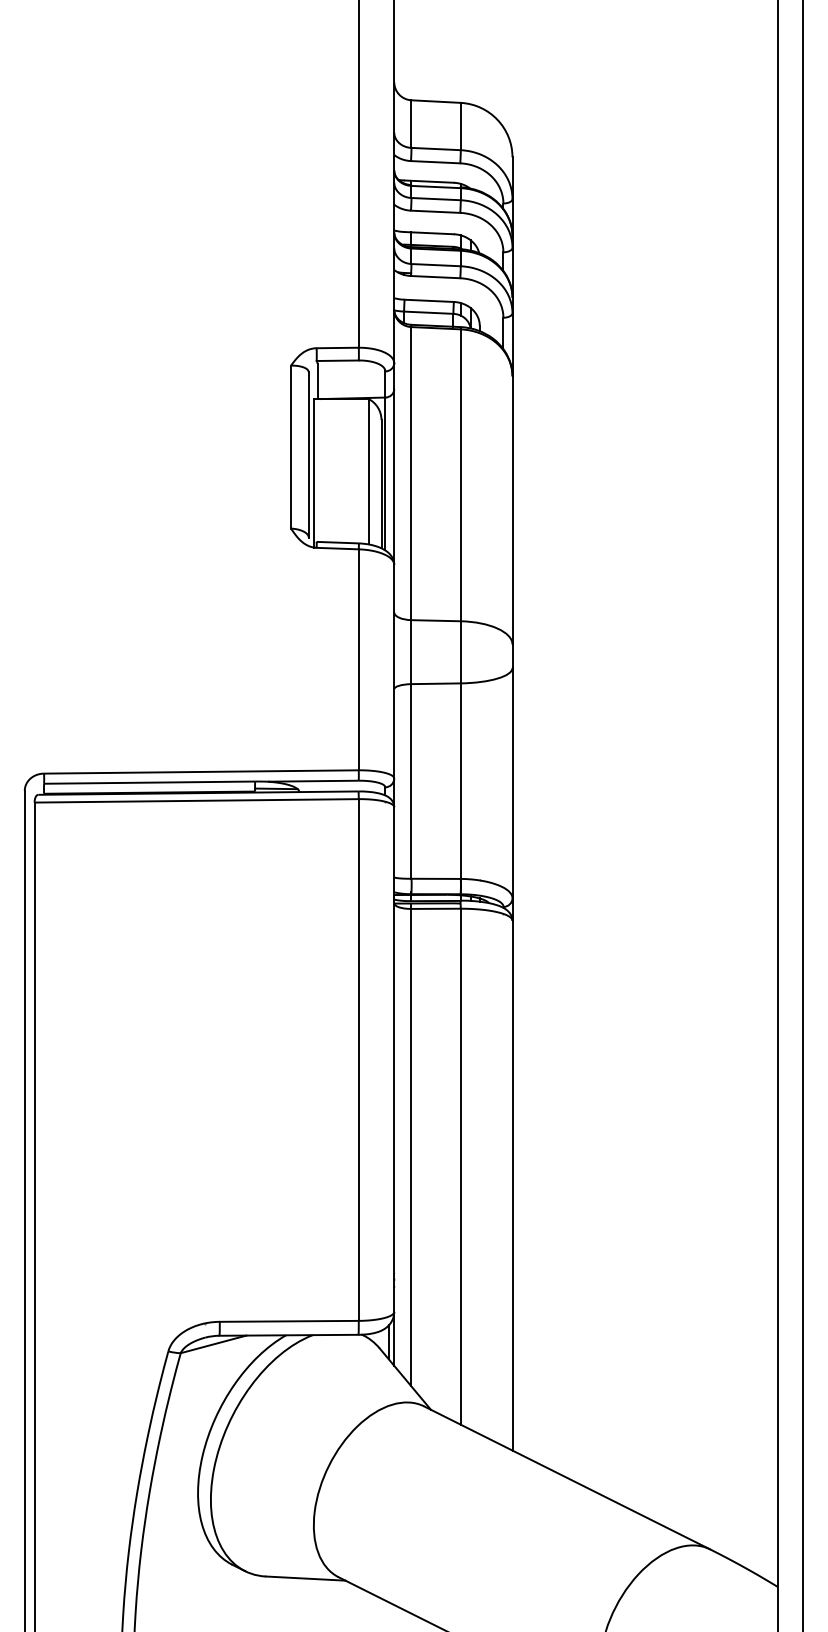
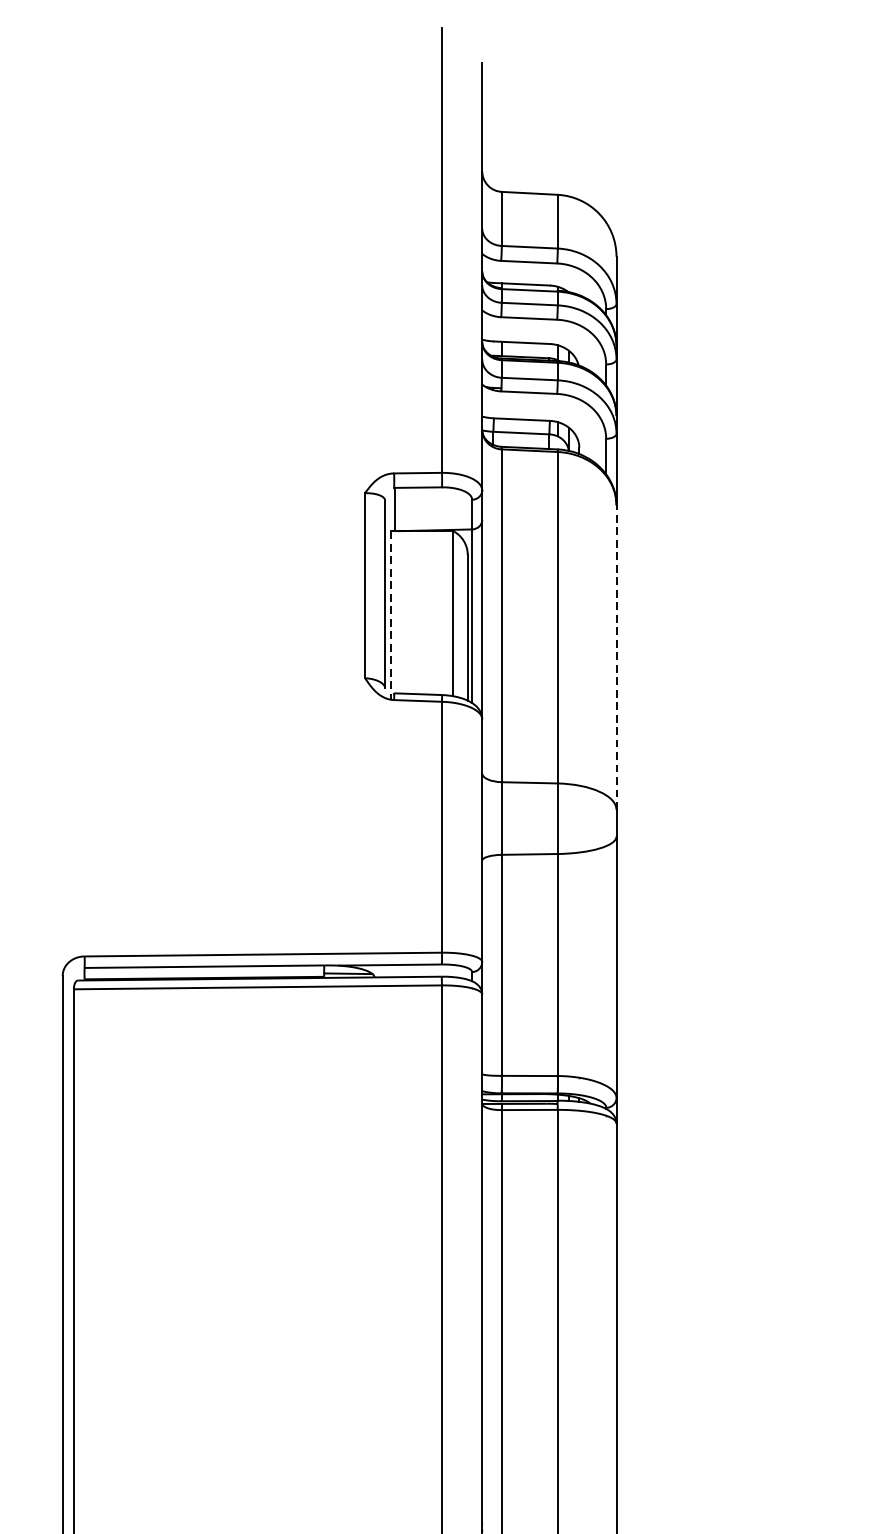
line: (314, 473) -> (391, 615), solid -> dashed
line: (512, 509) -> (616, 656), solid -> dashed

